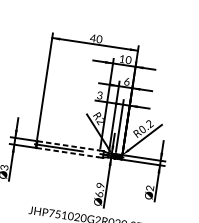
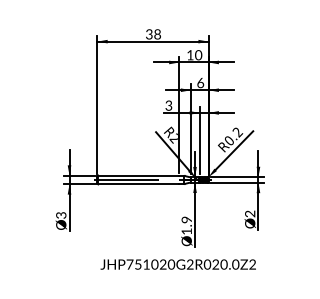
text: (96, 38) -> (153, 34), 40 -> 38
line: (68, 145) -> (138, 175), dashed -> solid
line: (67, 152) -> (138, 184), dashed -> solid
text: (99, 194) -> (186, 231), 6.9 -> 1.9

